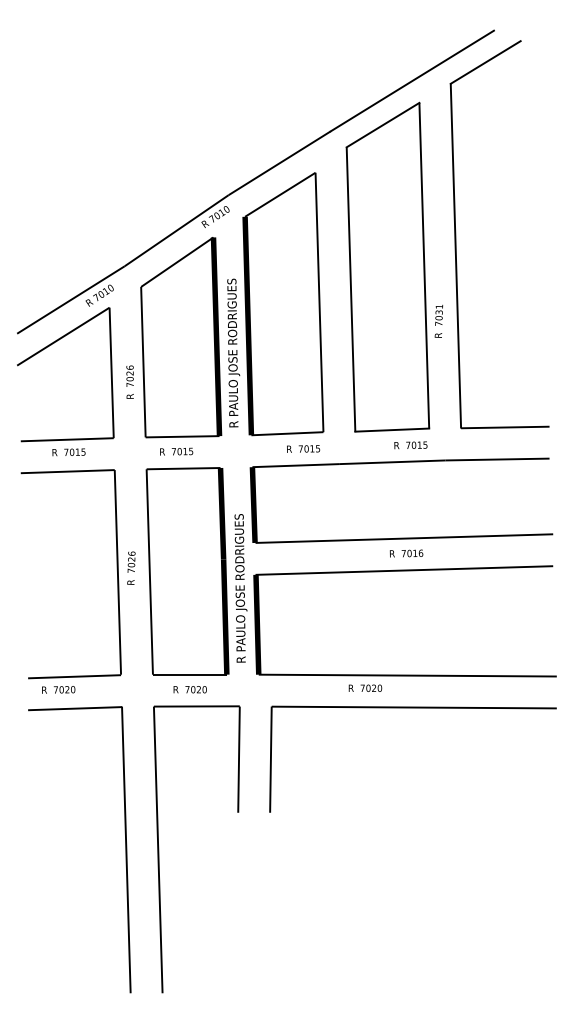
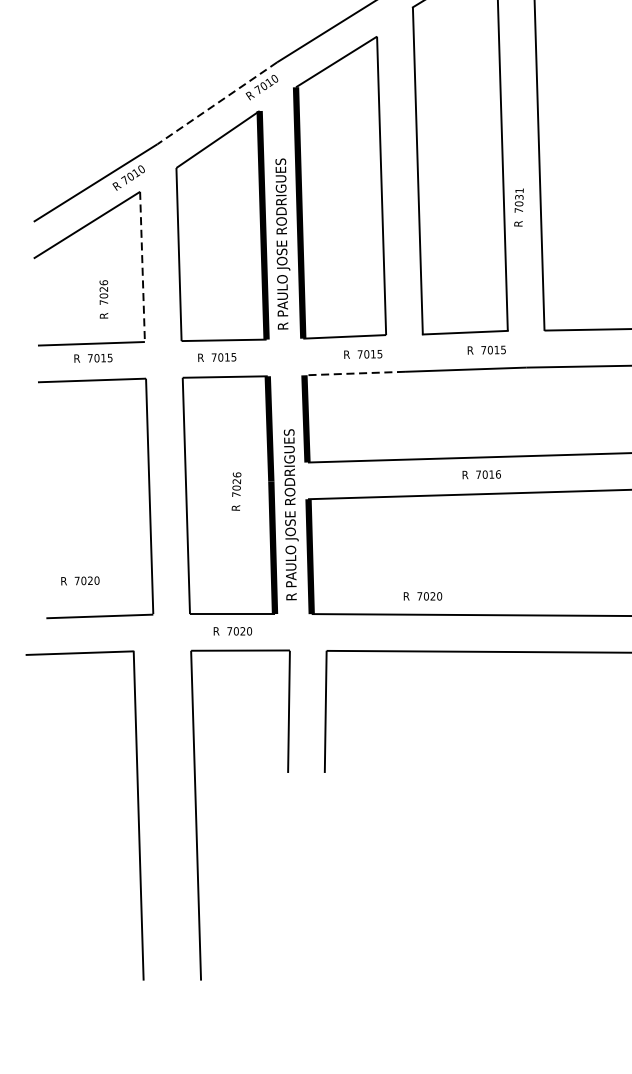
line: (176, 230) -> (217, 103), solid -> dashed
line: (111, 373) -> (142, 267), solid -> dashed
text: (129, 381) -> (103, 298), moved
line: (296, 465) -> (355, 373), solid -> dashed
text: (131, 567) -> (236, 490), moved
text: (365, 687) -> (423, 595), moved
text: (58, 689) -> (80, 580), moved
part: (125, 849) -> (137, 815), moved

